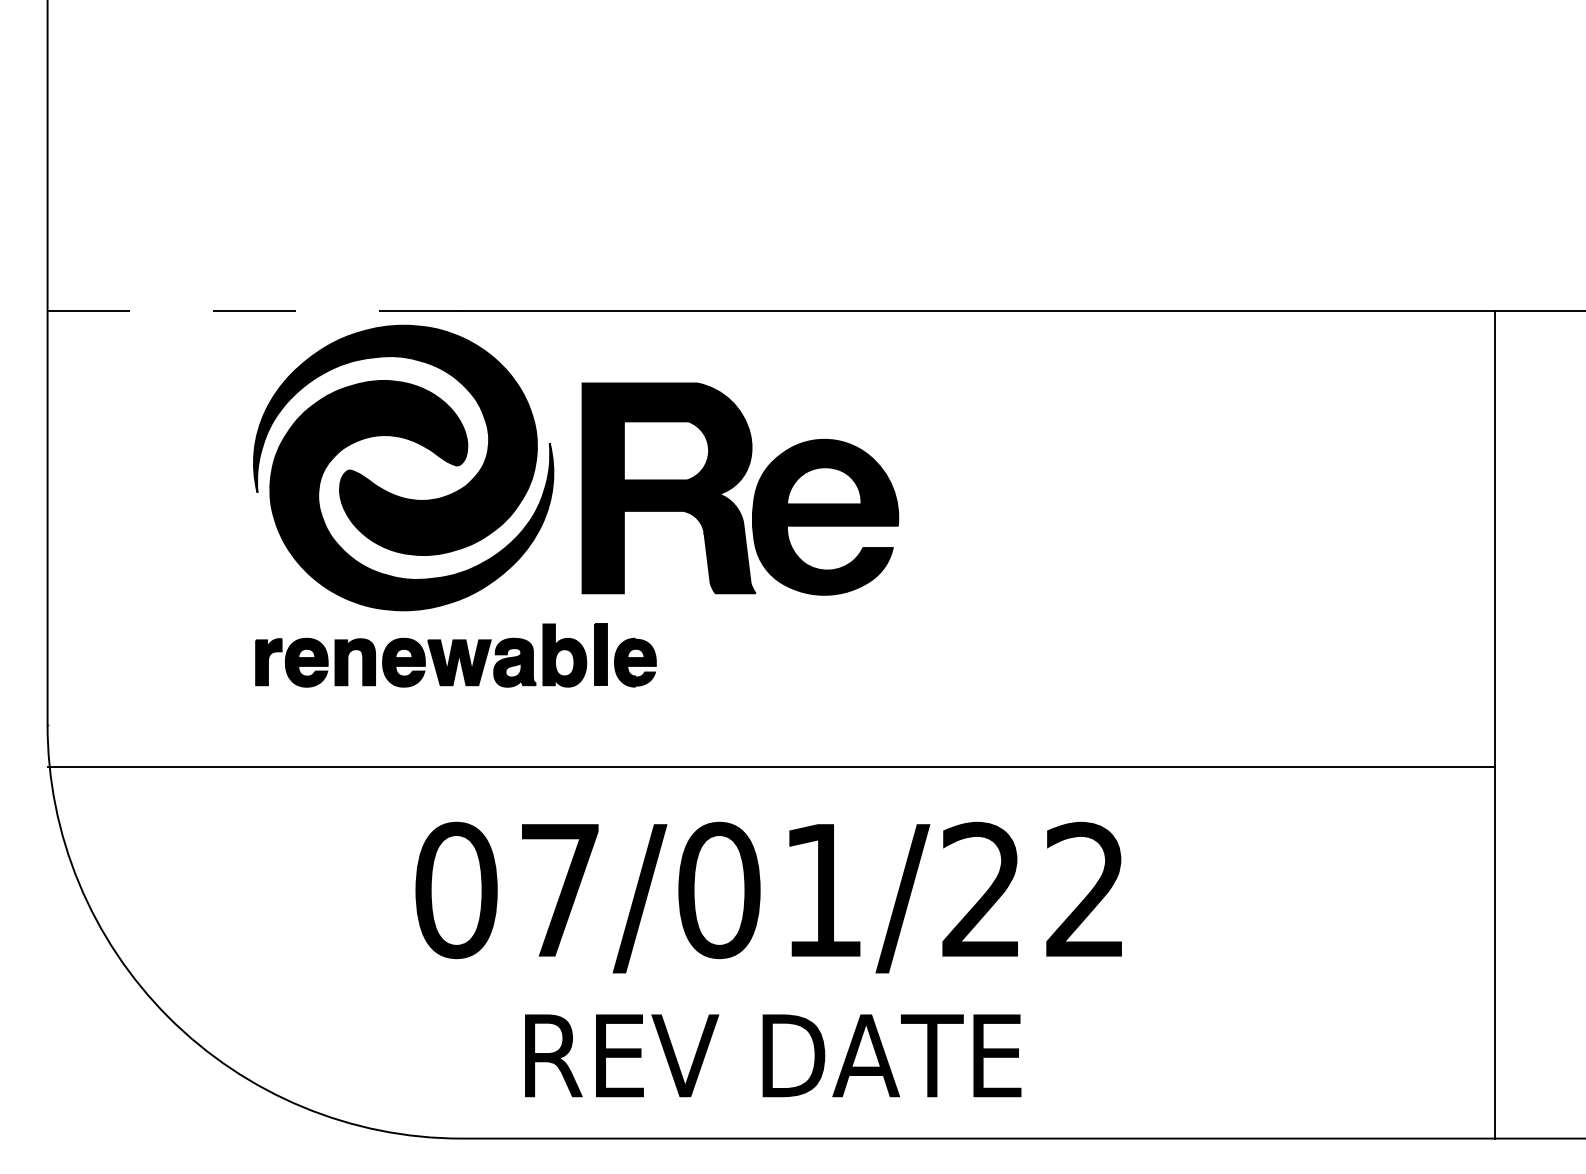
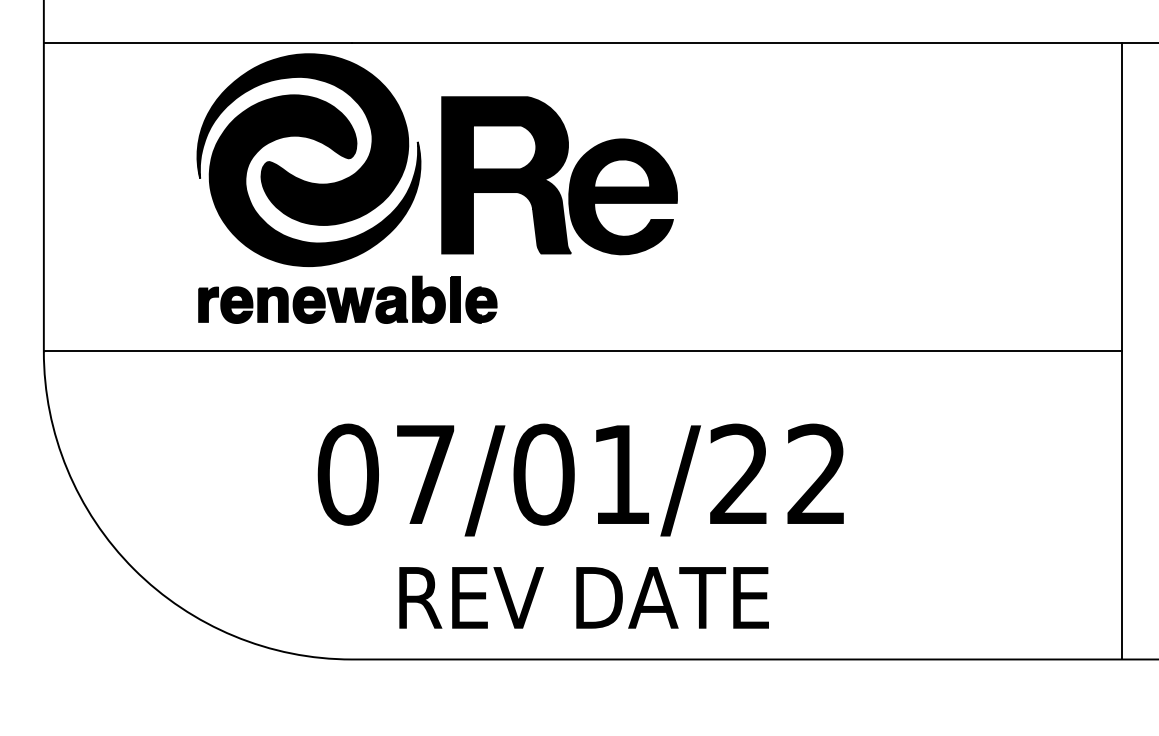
line: (254, 311) -> (197, 43), dashed -> solid
line: (771, 766) -> (582, 351), moved

